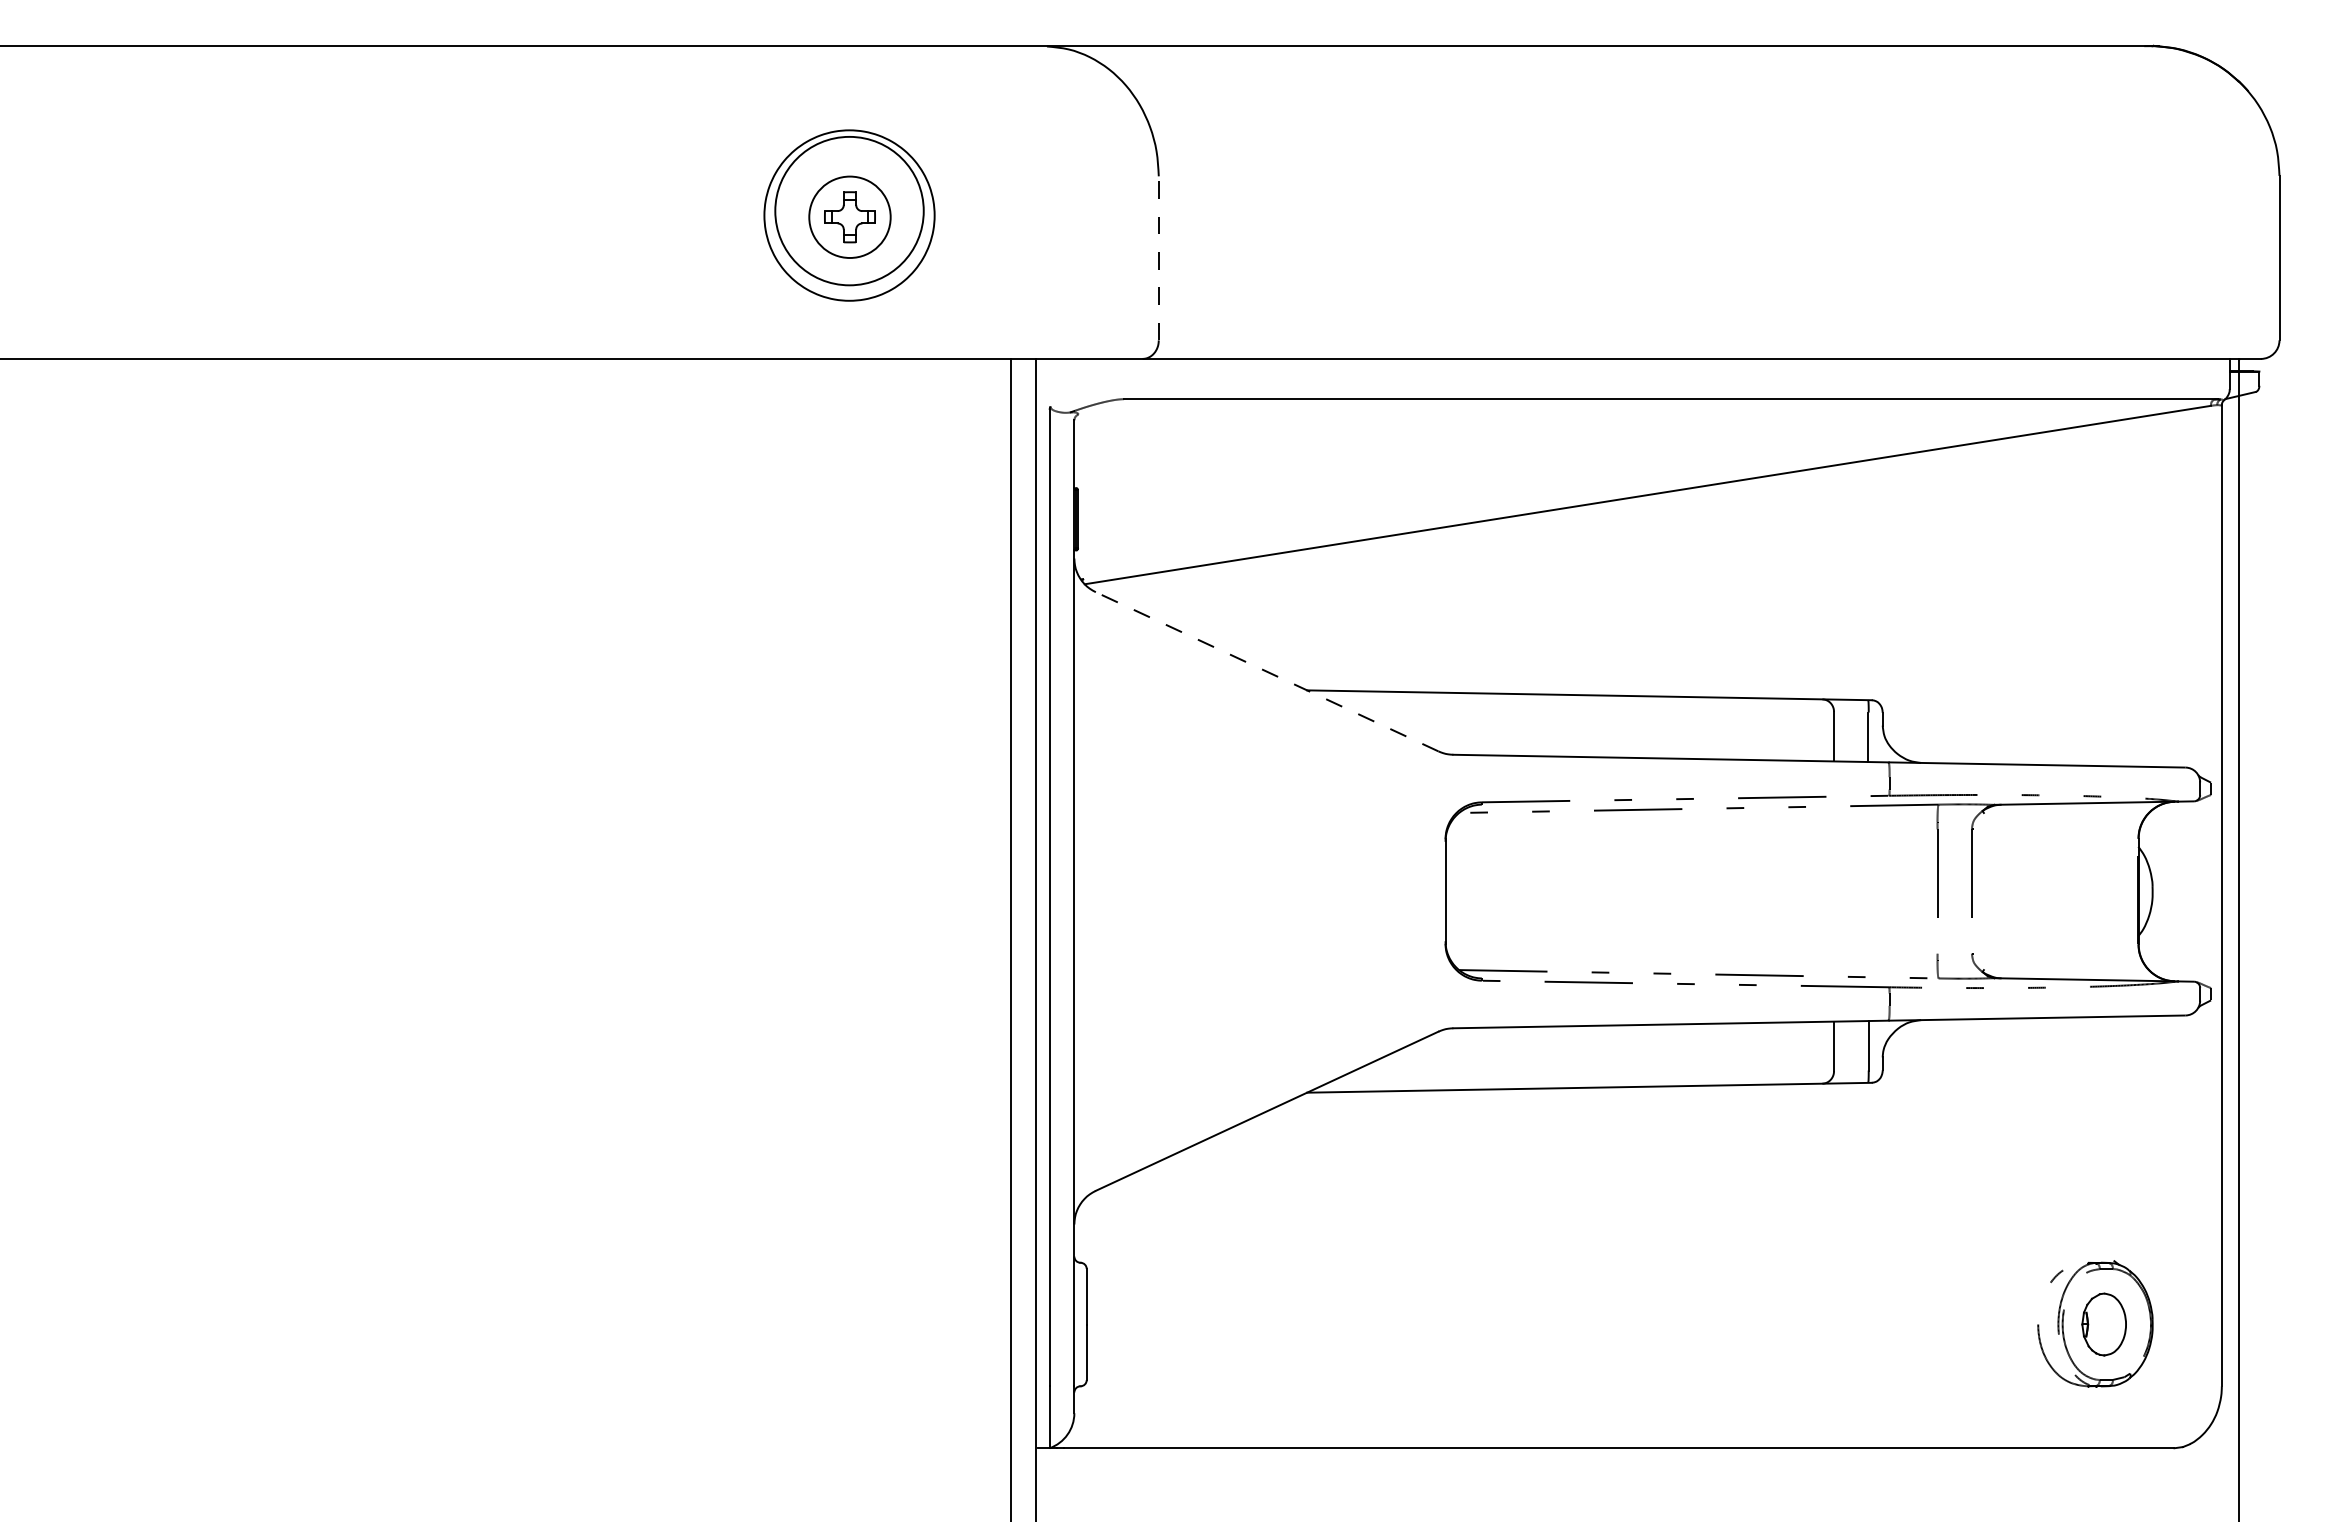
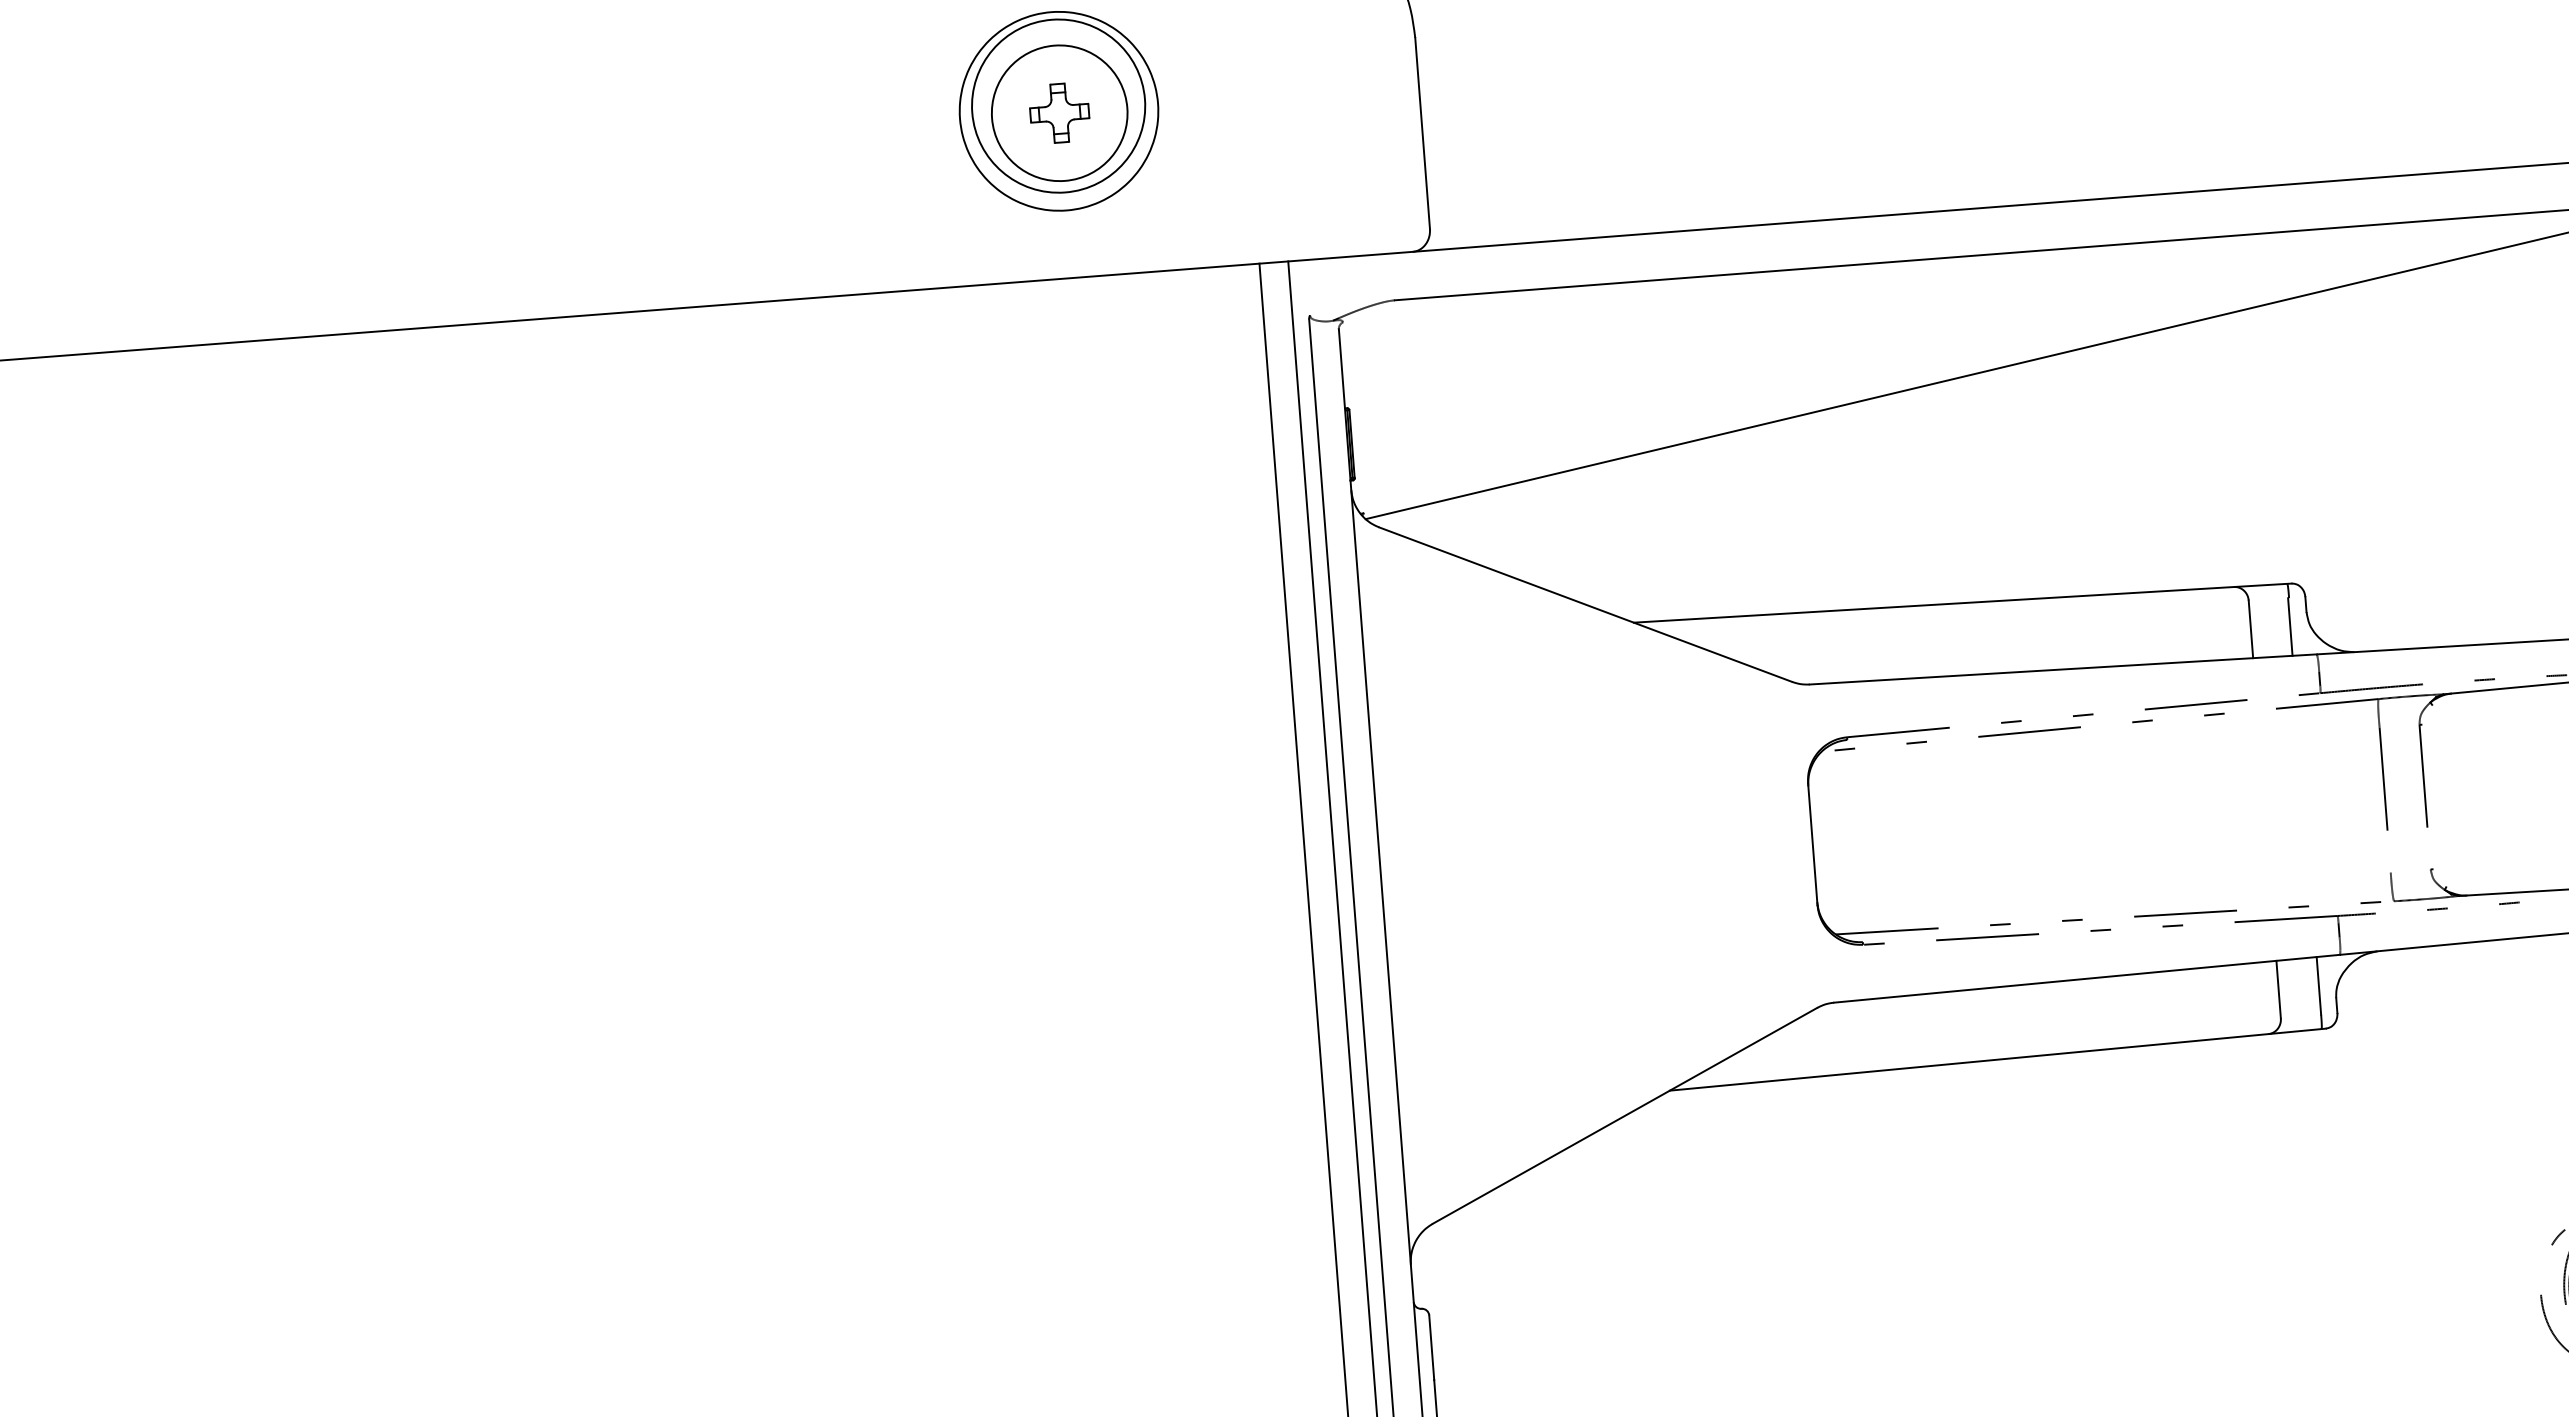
circle: (849, 217) -> (1059, 113), size x1.43
line: (1158, 257) -> (1422, 132), dashed -> solid
line: (1267, 671) -> (1586, 604), dashed -> solid

